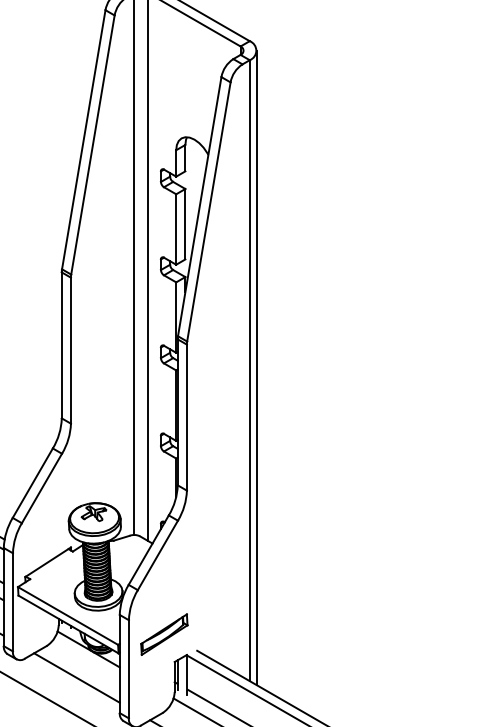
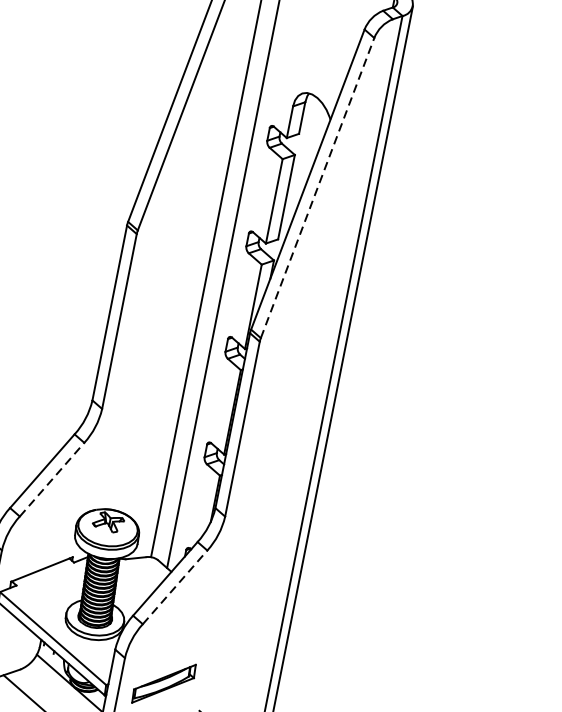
line: (208, 211) -> (317, 187), solid -> dashed
line: (42, 488) -> (52, 479), solid -> dashed
line: (158, 555) -> (175, 587), solid -> dashed

